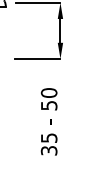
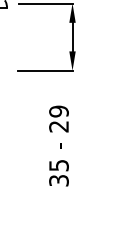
text: (48, 99) -> (58, 119), 50 -> 29

